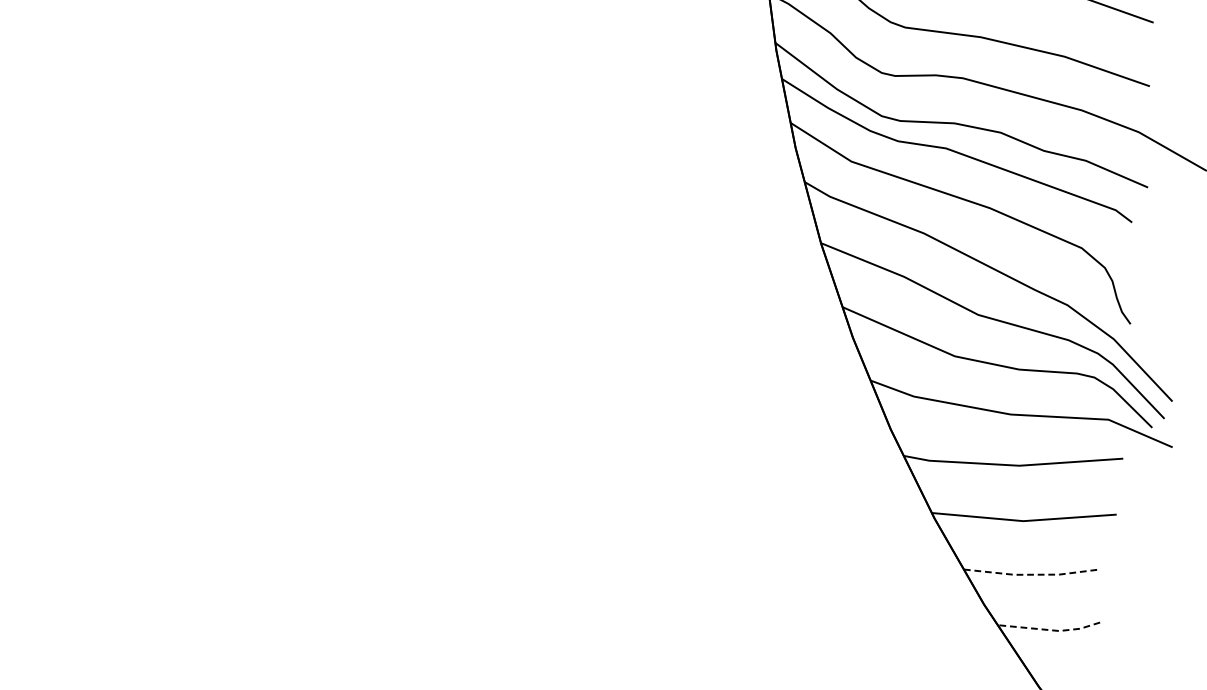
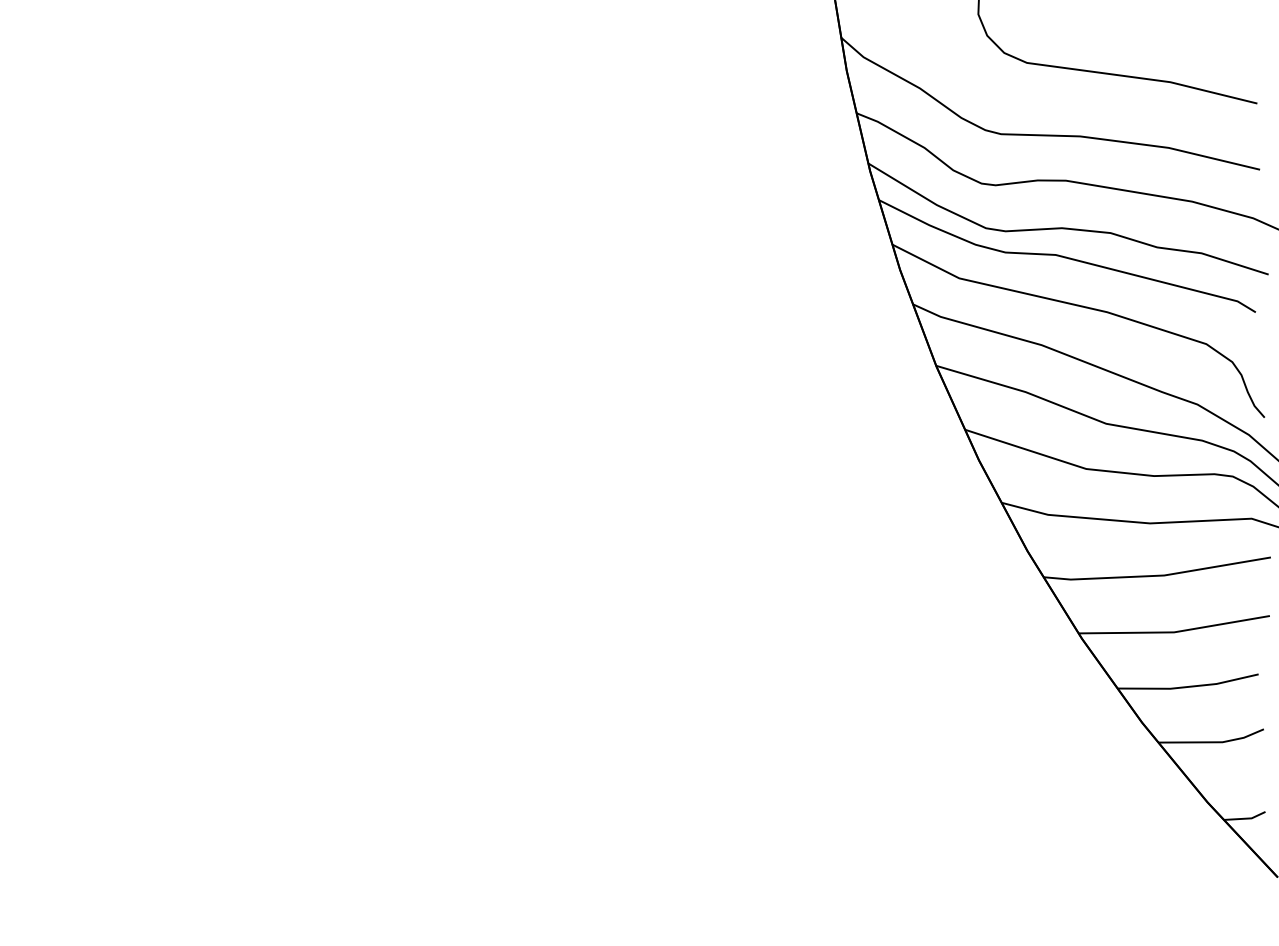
line: (1032, 574) -> (1189, 686), dashed -> solid
line: (1049, 630) -> (1212, 742), dashed -> solid

